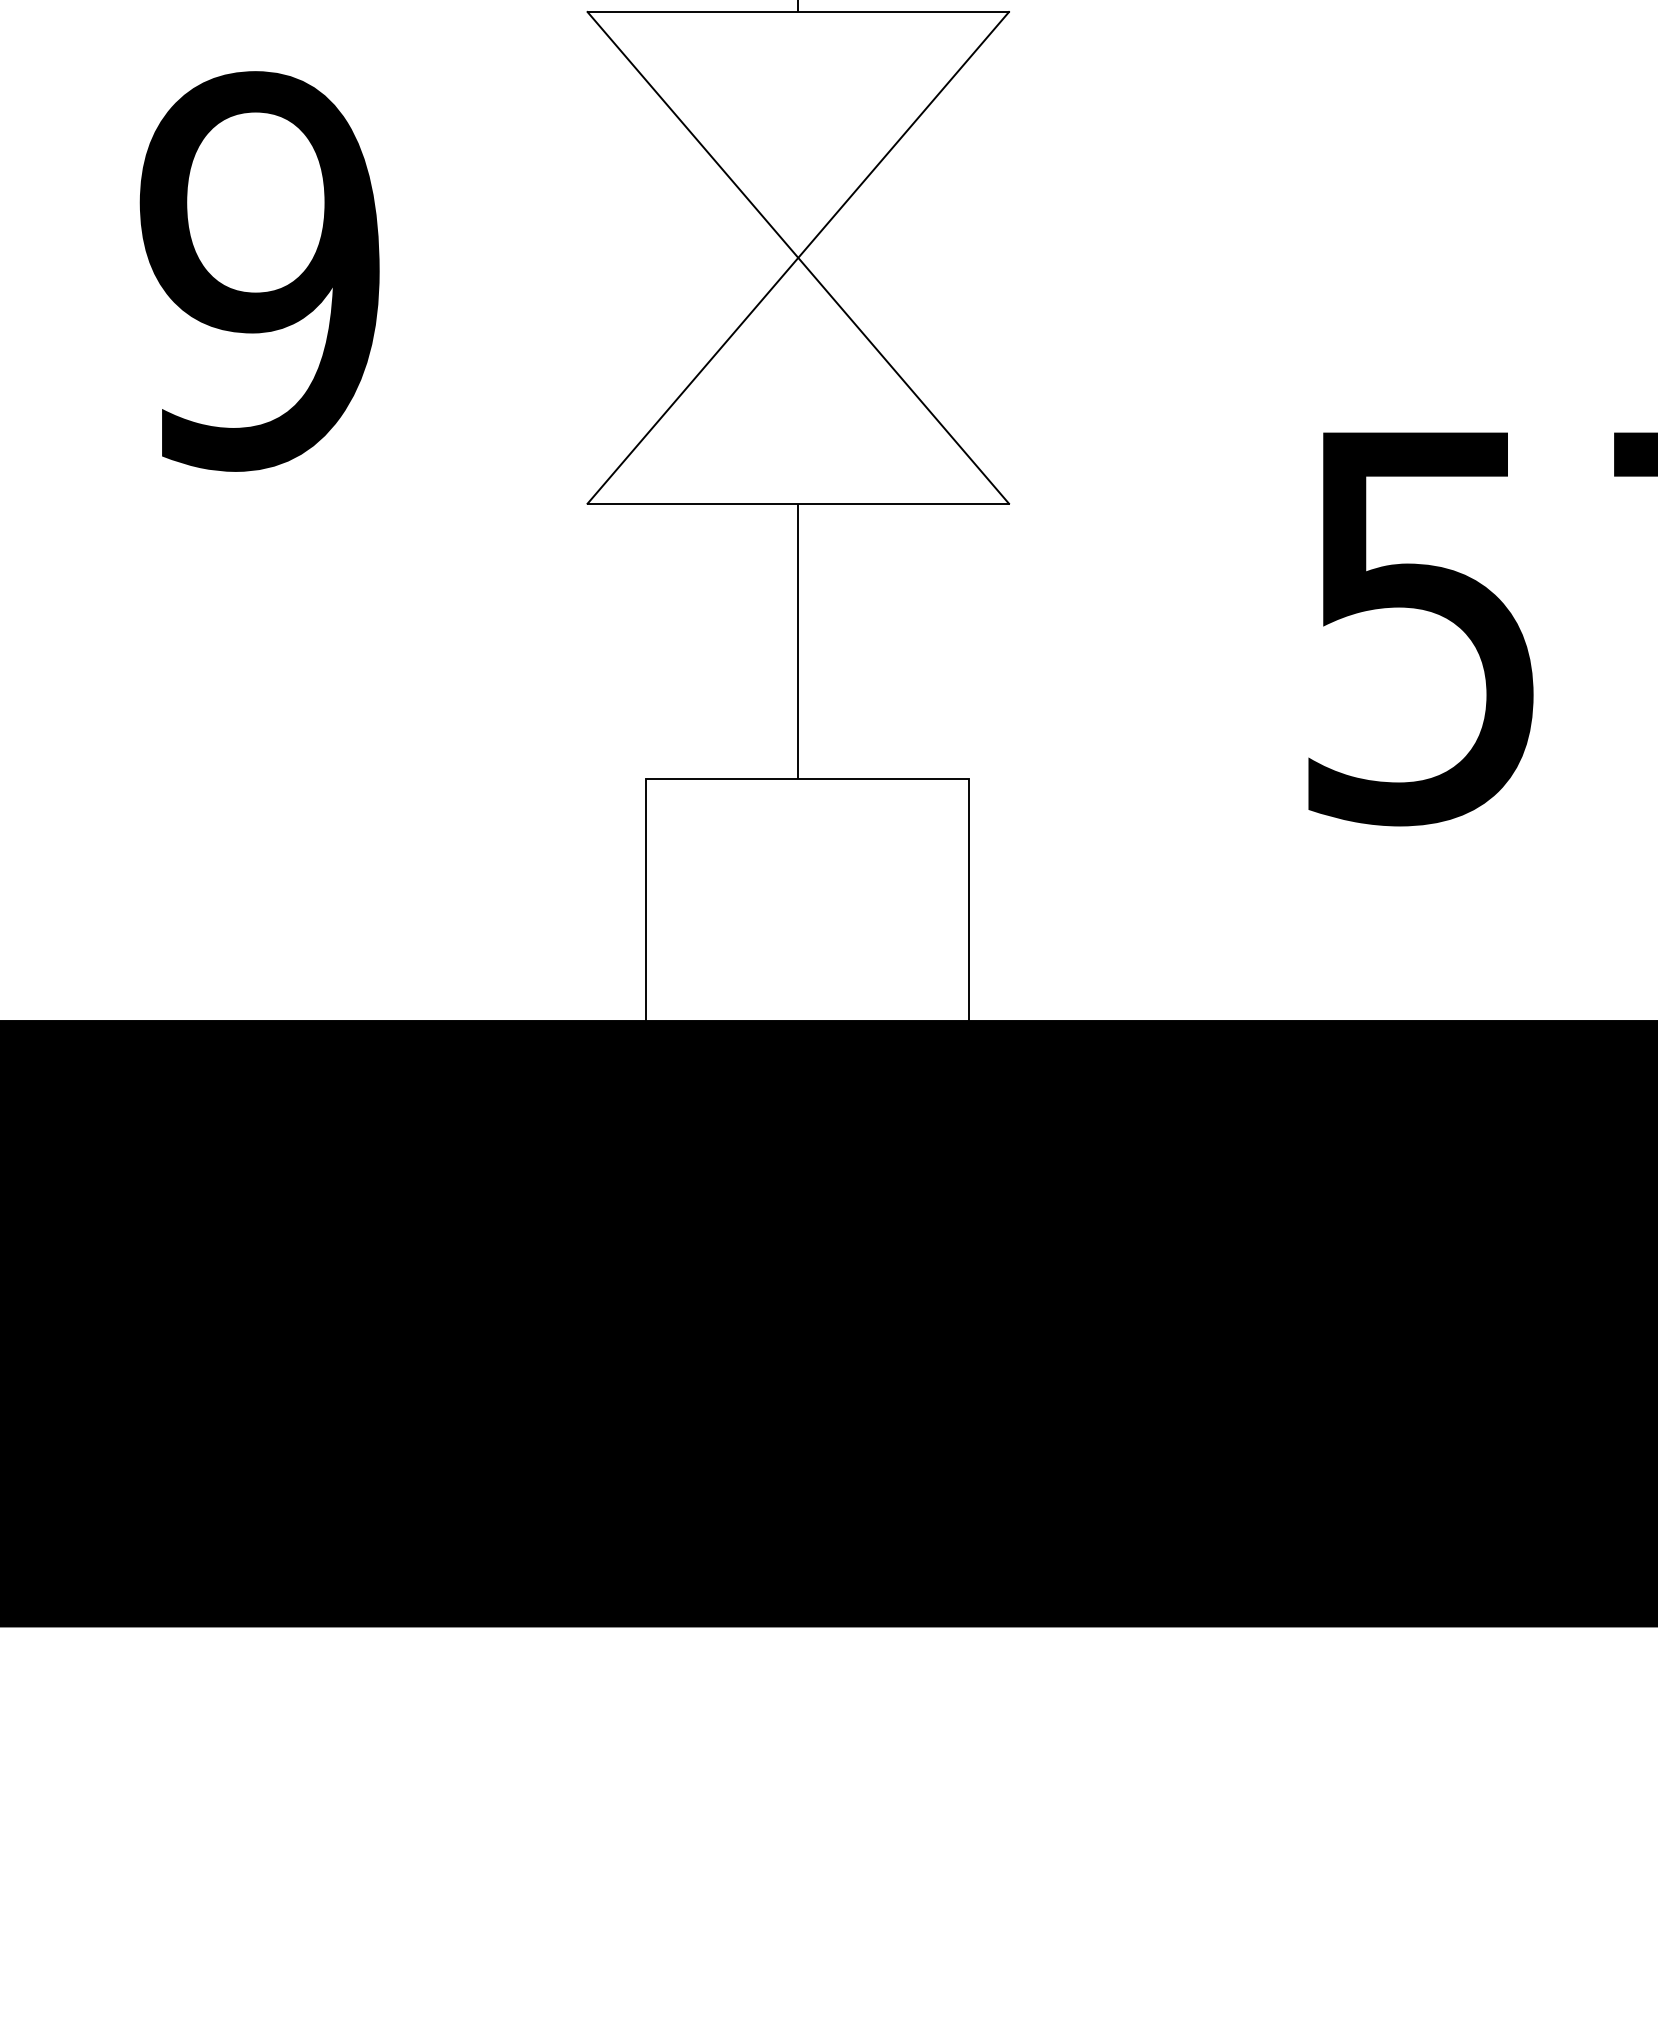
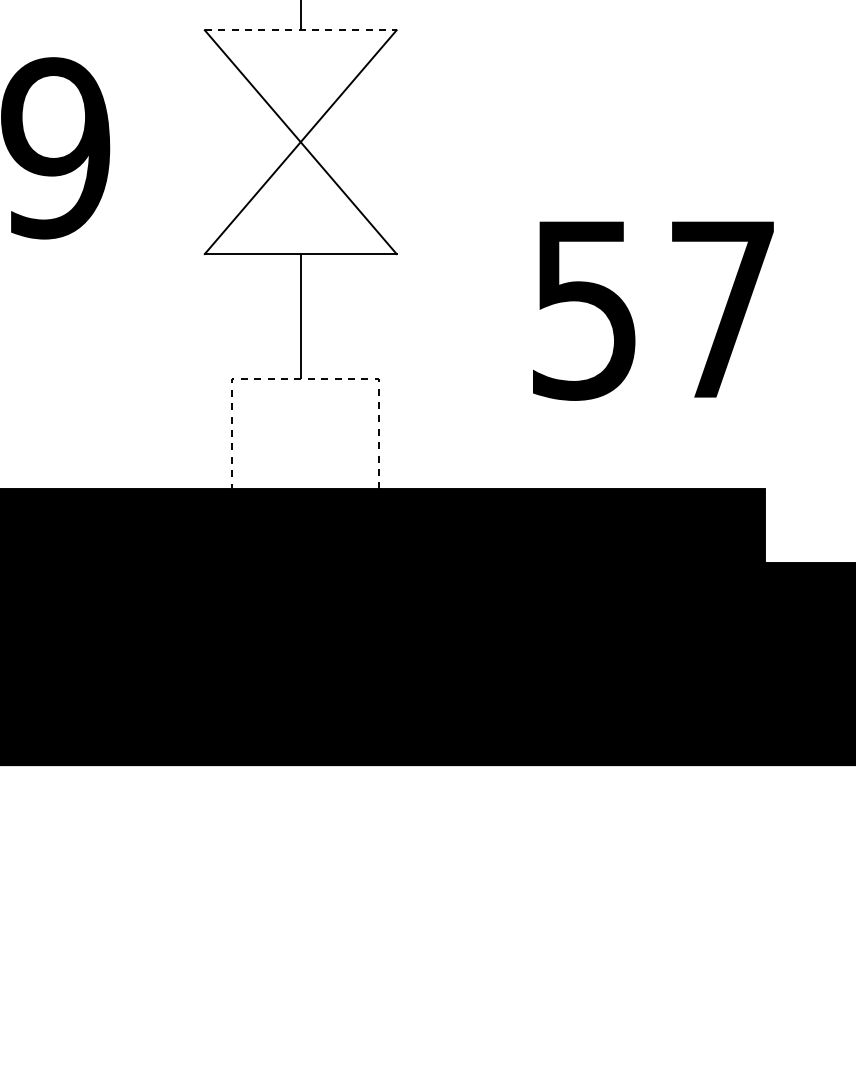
line: (797, 12) -> (300, 30), solid -> dashed
line: (808, 779) -> (305, 379), solid -> dashed

